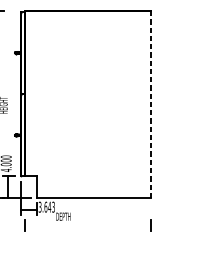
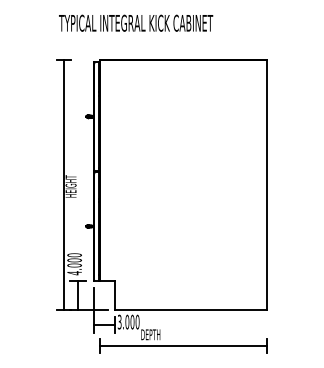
line: (151, 104) -> (267, 185), dashed -> solid
text: (49, 206) -> (132, 321), 3.643 -> 3.000
line: (88, 225) -> (183, 346), added

